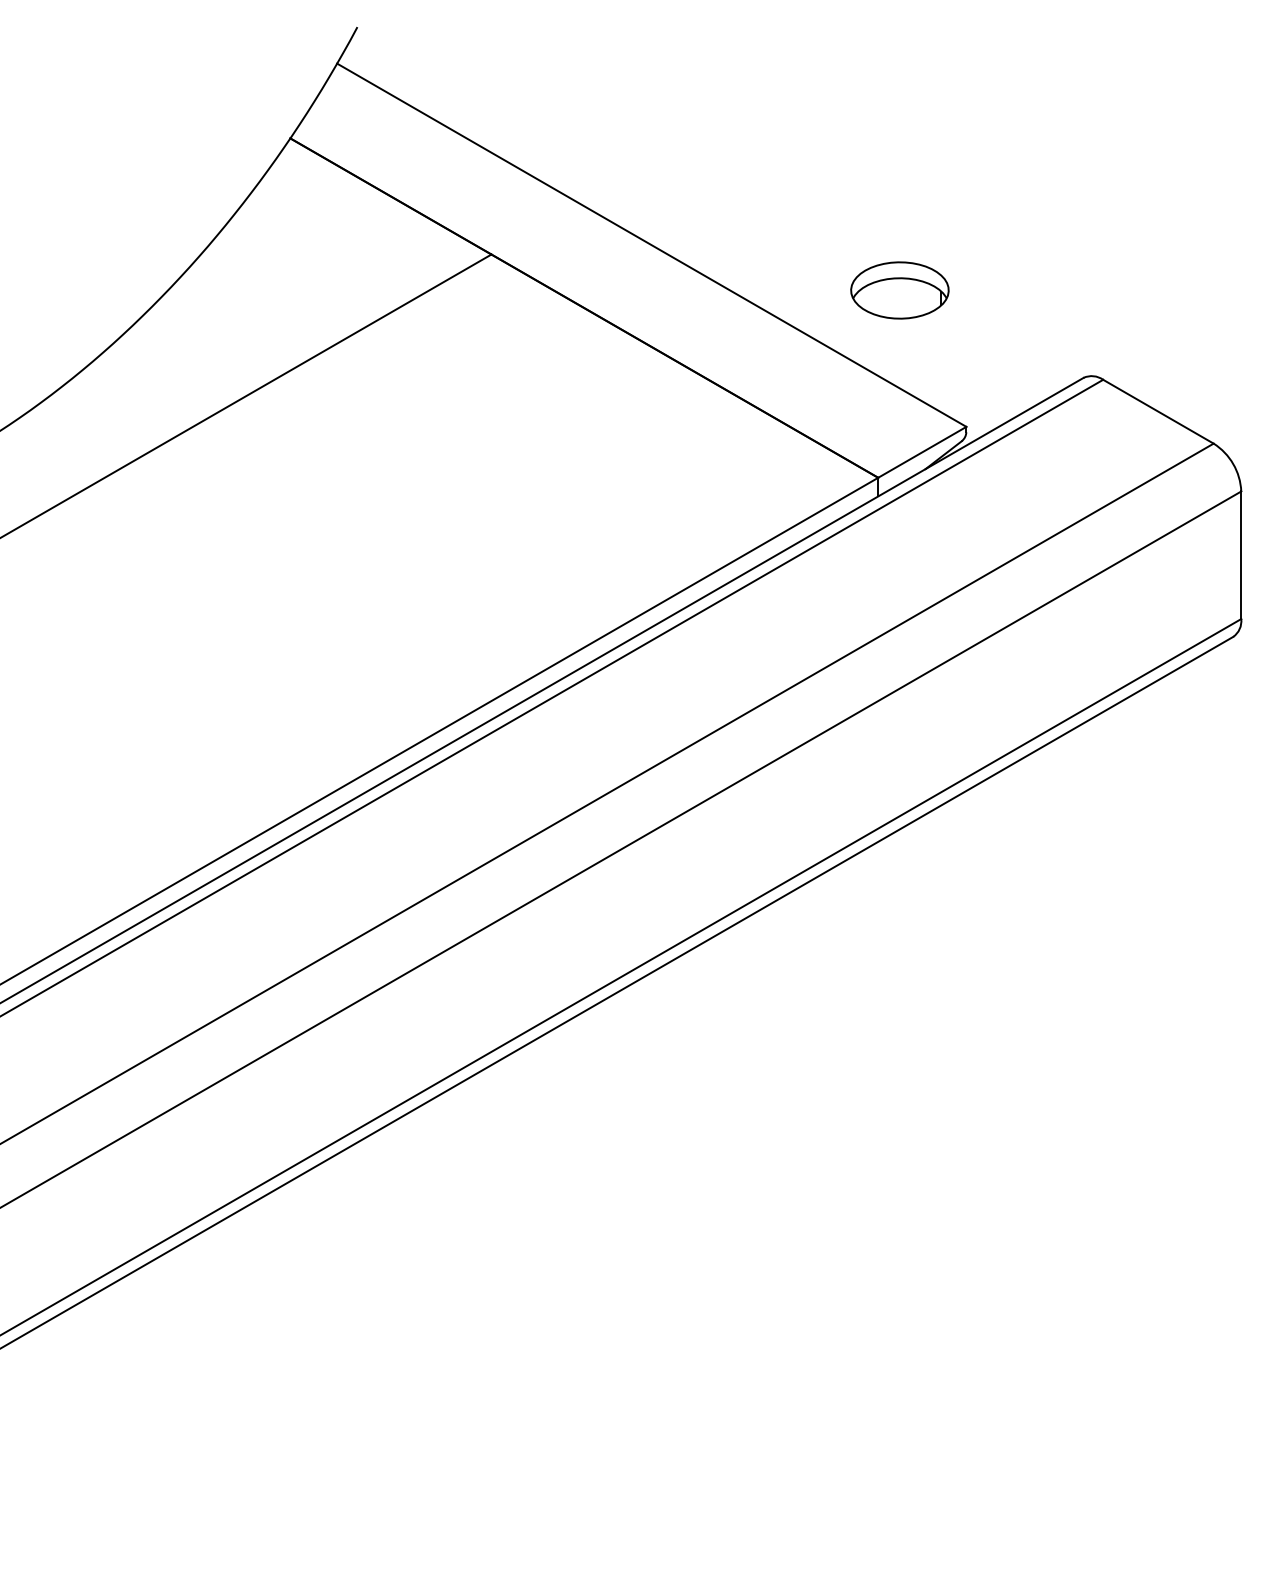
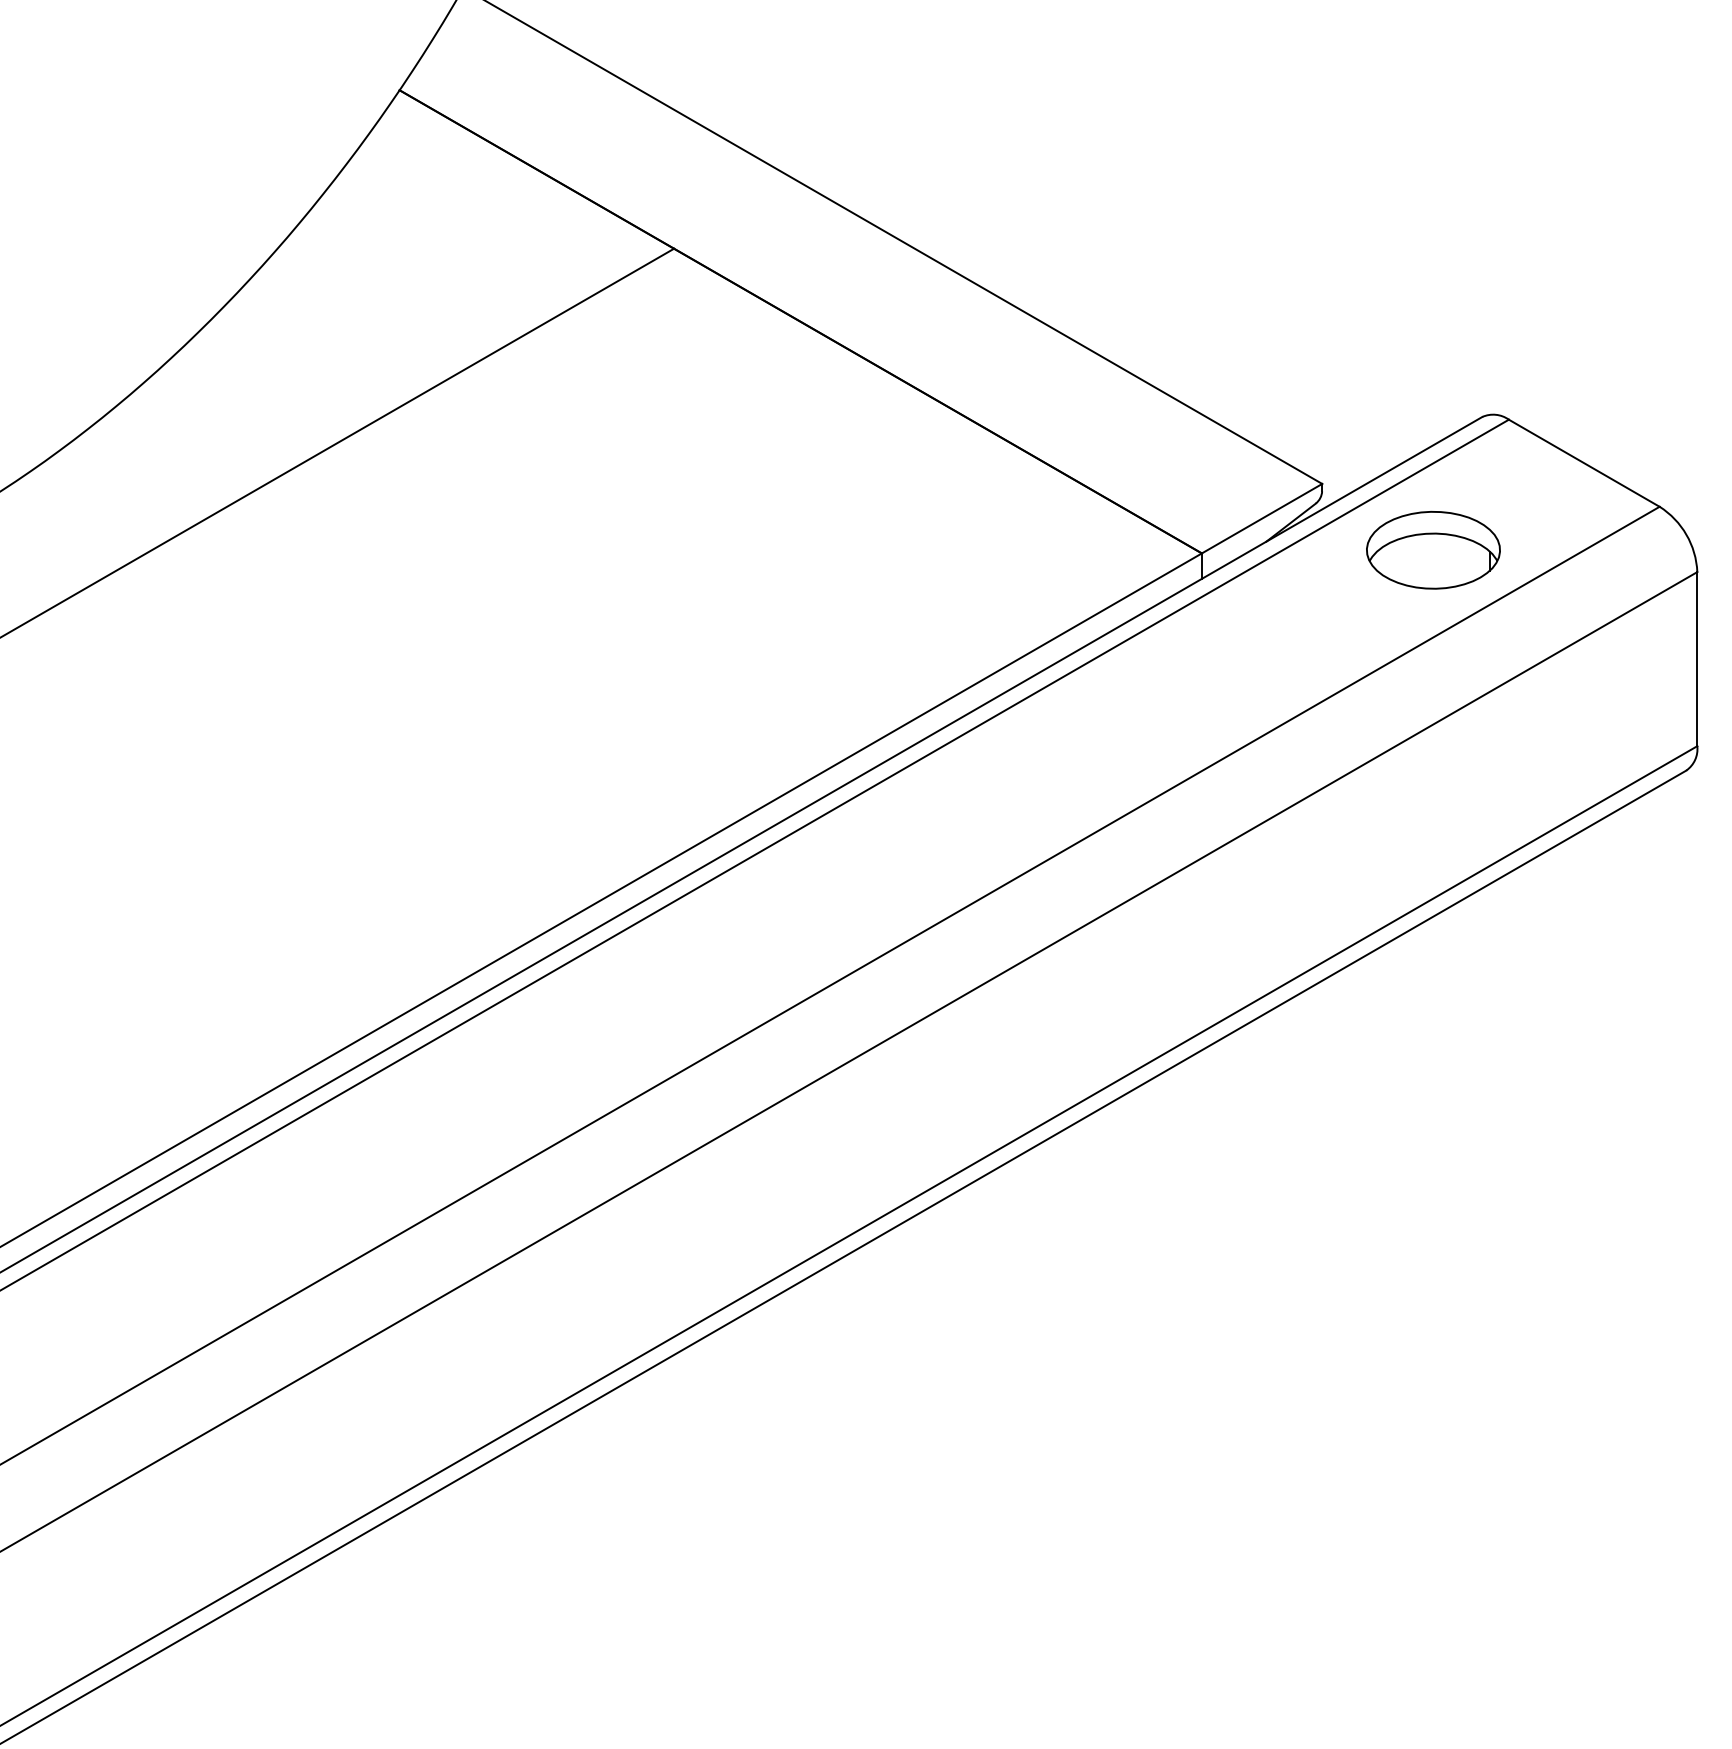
part: (899, 290) -> (1432, 550), moved

